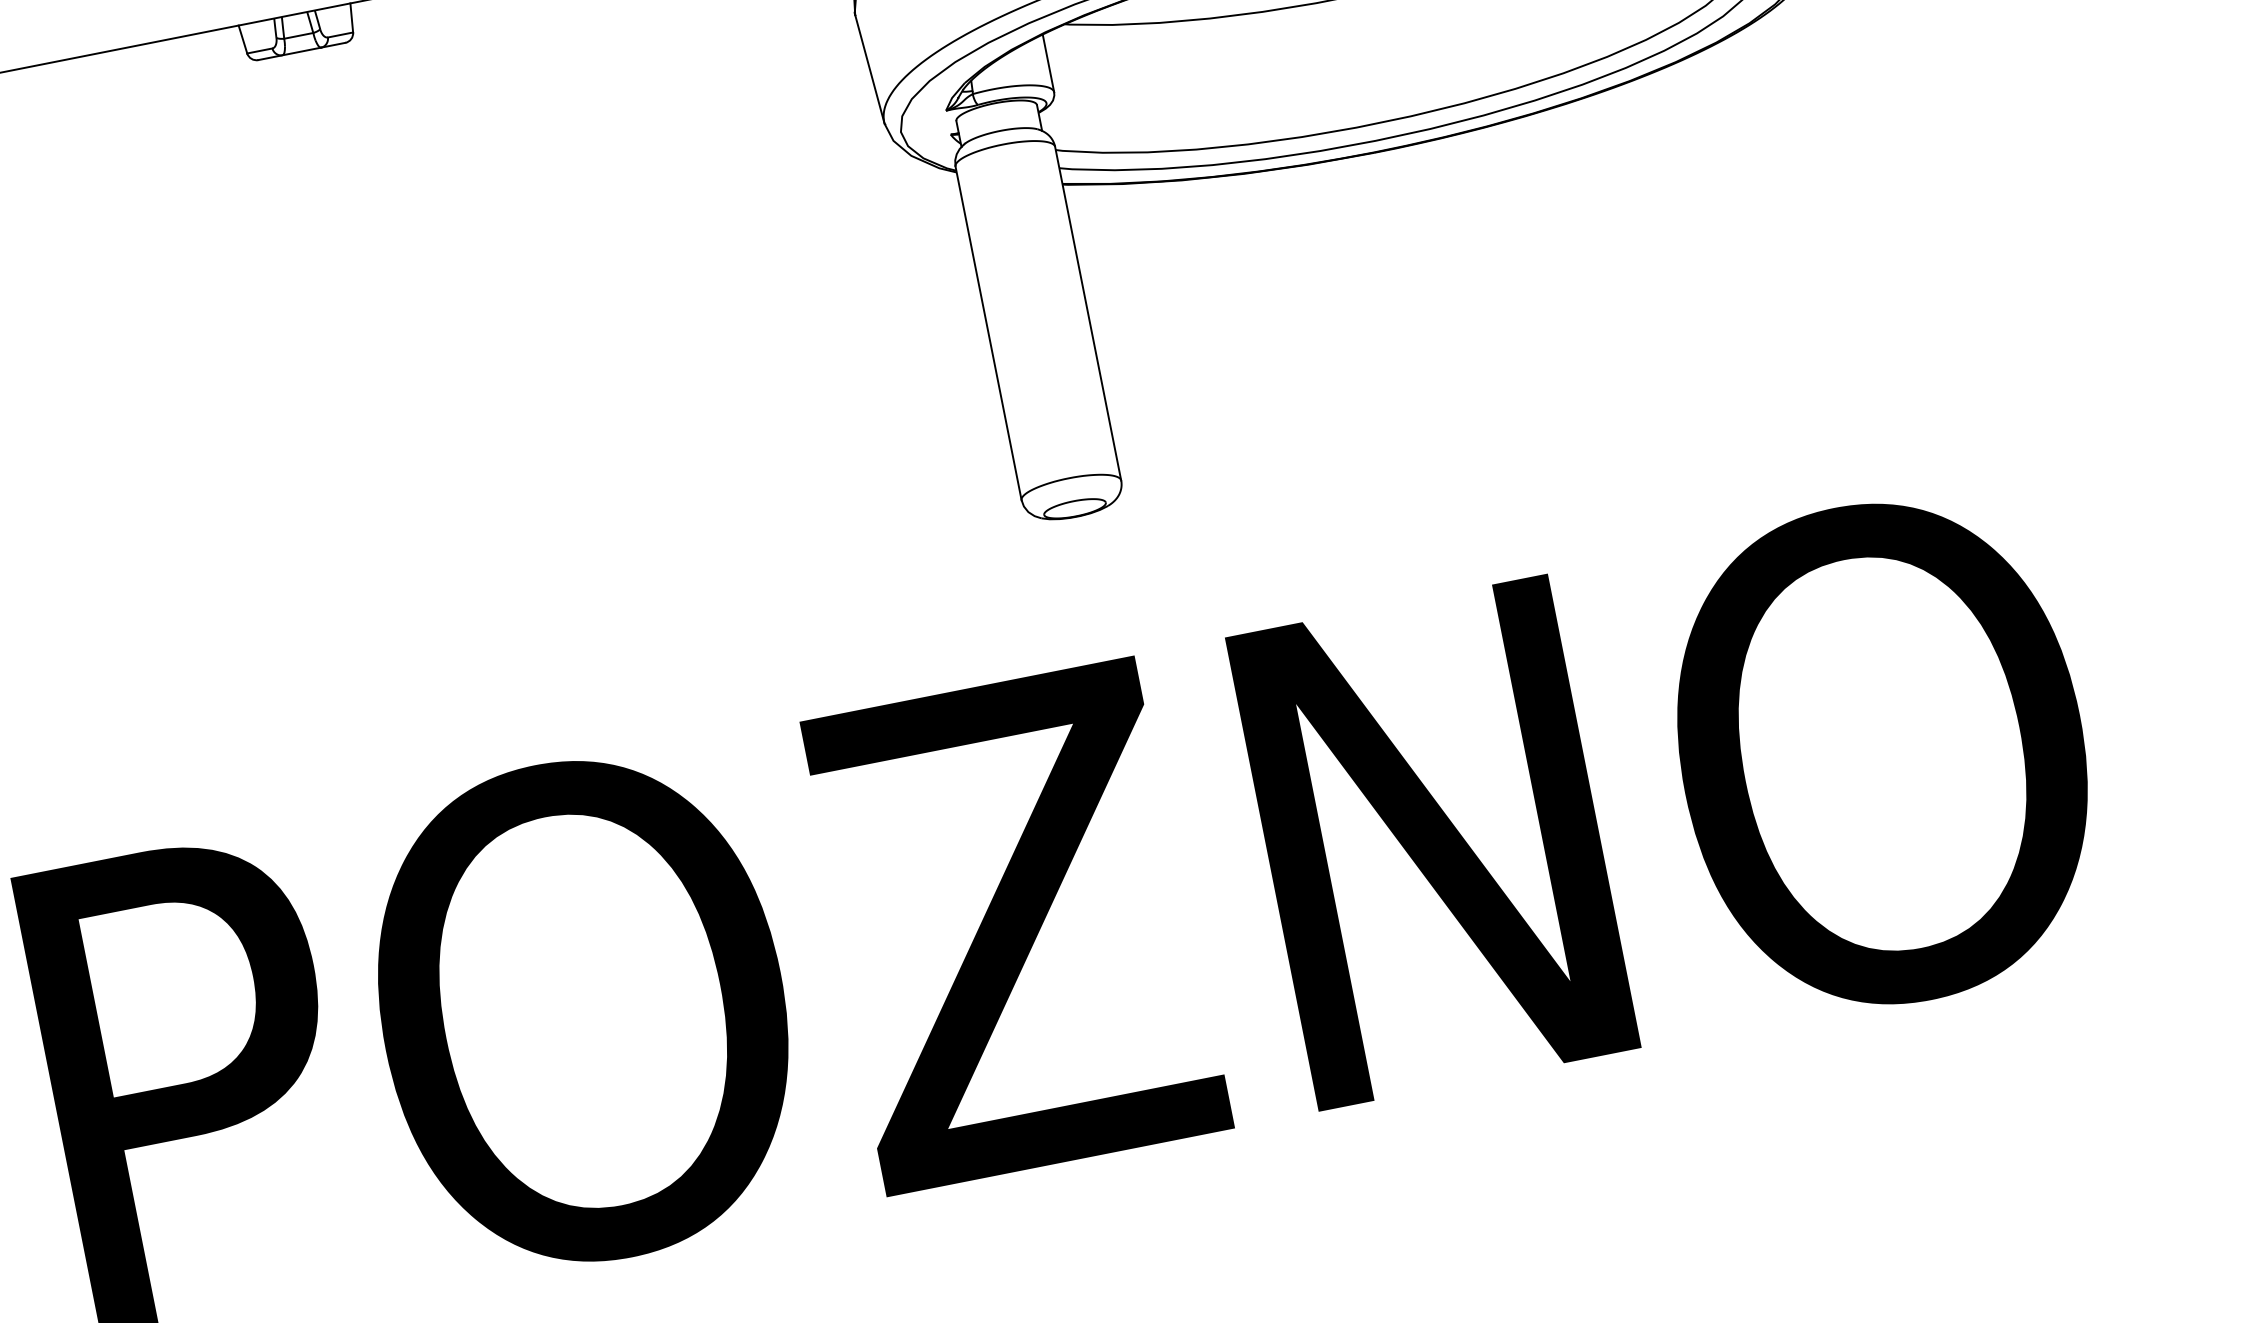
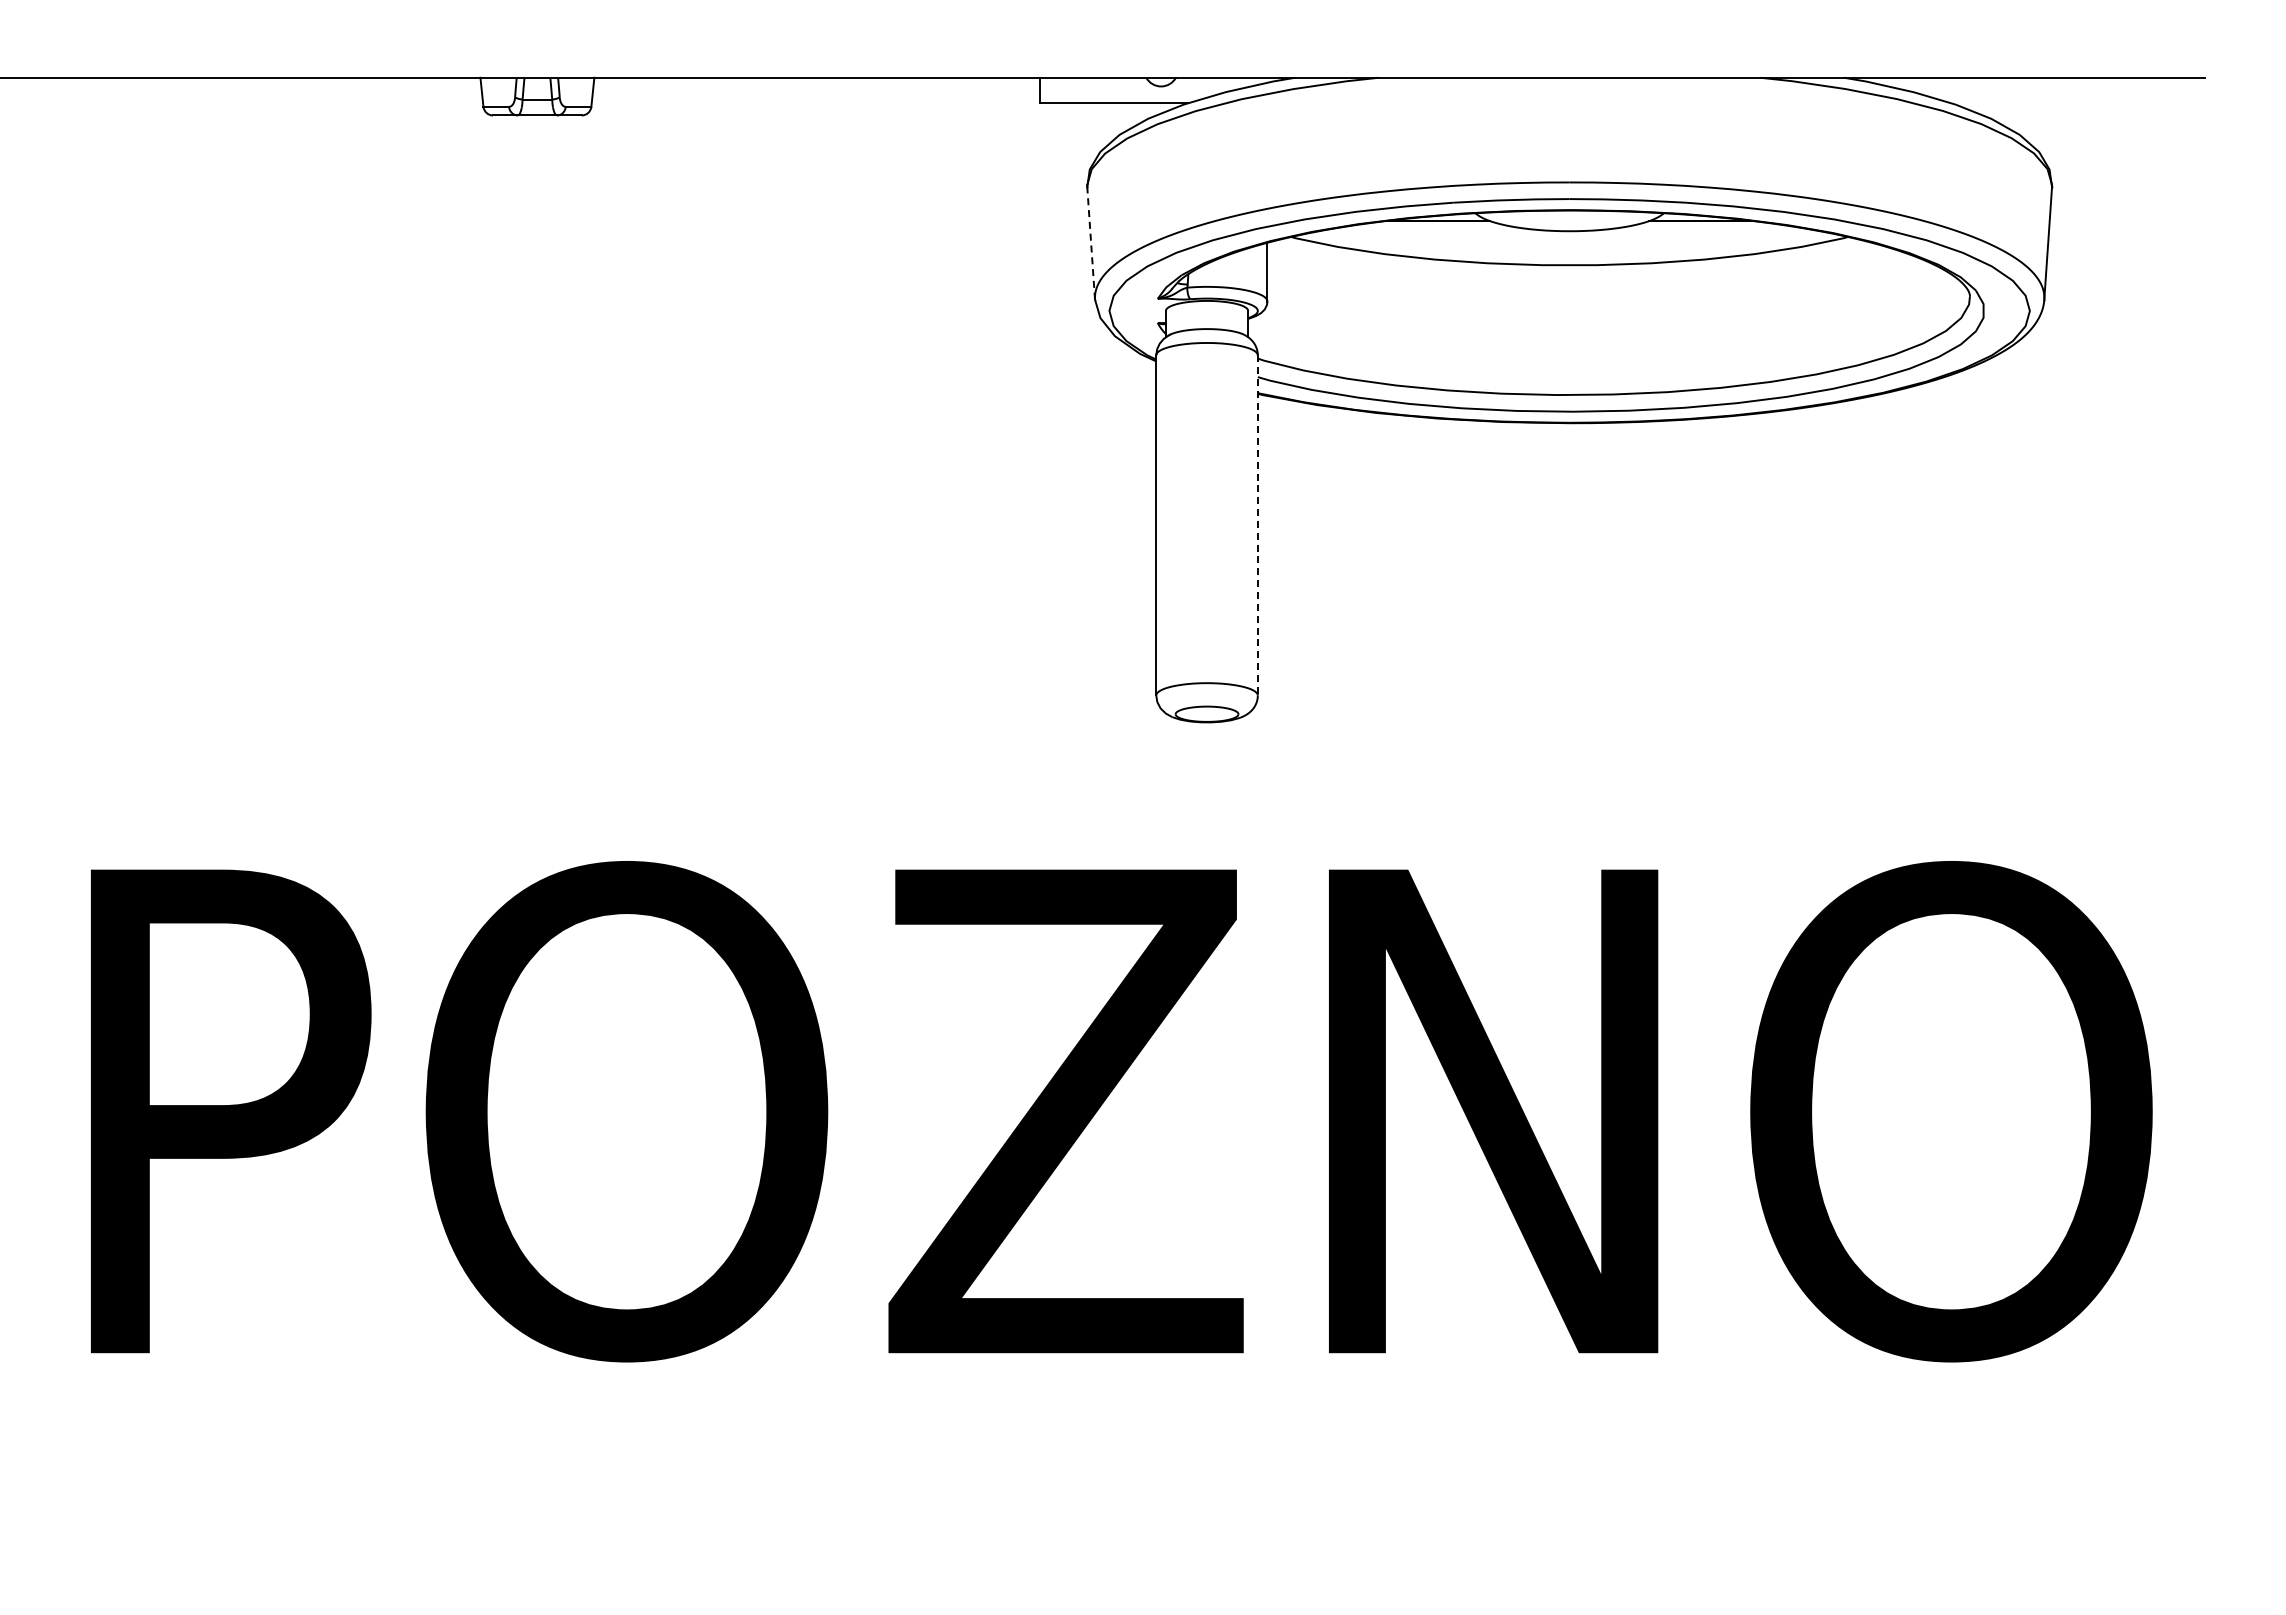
line: (870, 68) -> (1091, 242), solid -> dashed
line: (1087, 313) -> (1257, 525), solid -> dashed

